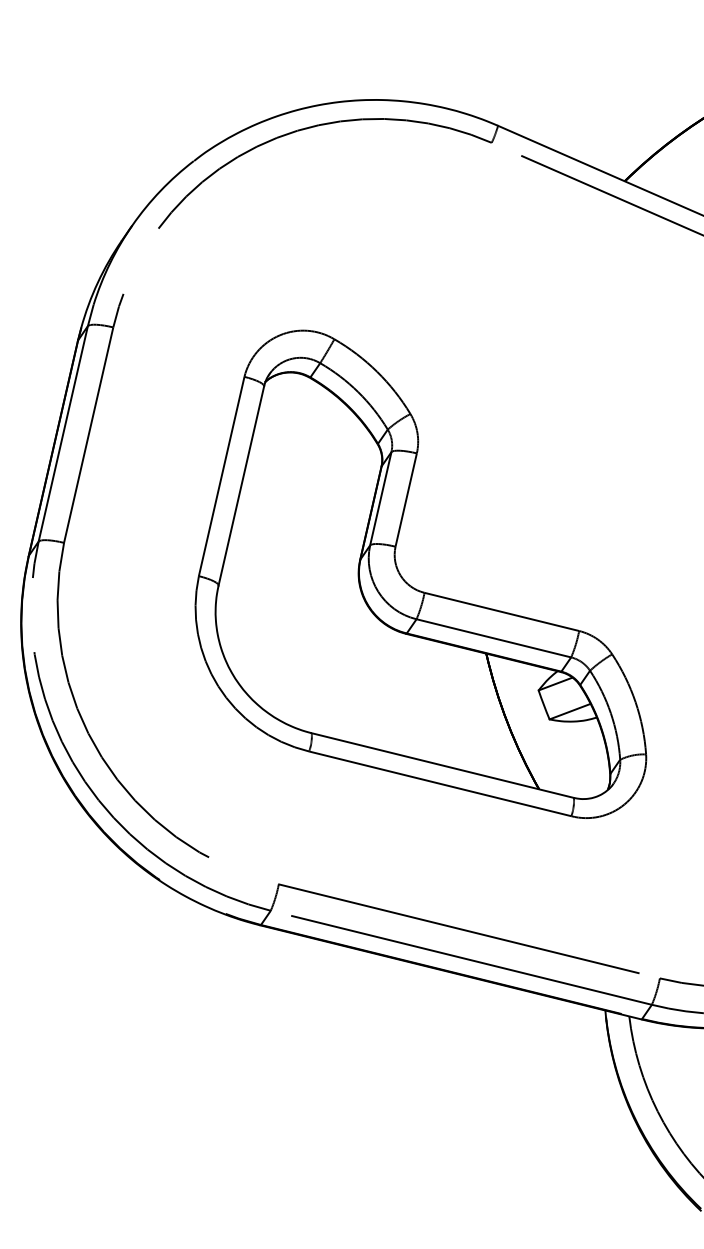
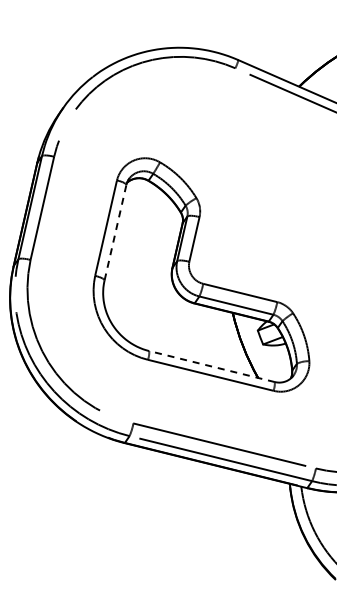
line: (241, 485) -> (115, 232), solid -> dashed
line: (443, 765) -> (212, 366), solid -> dashed

